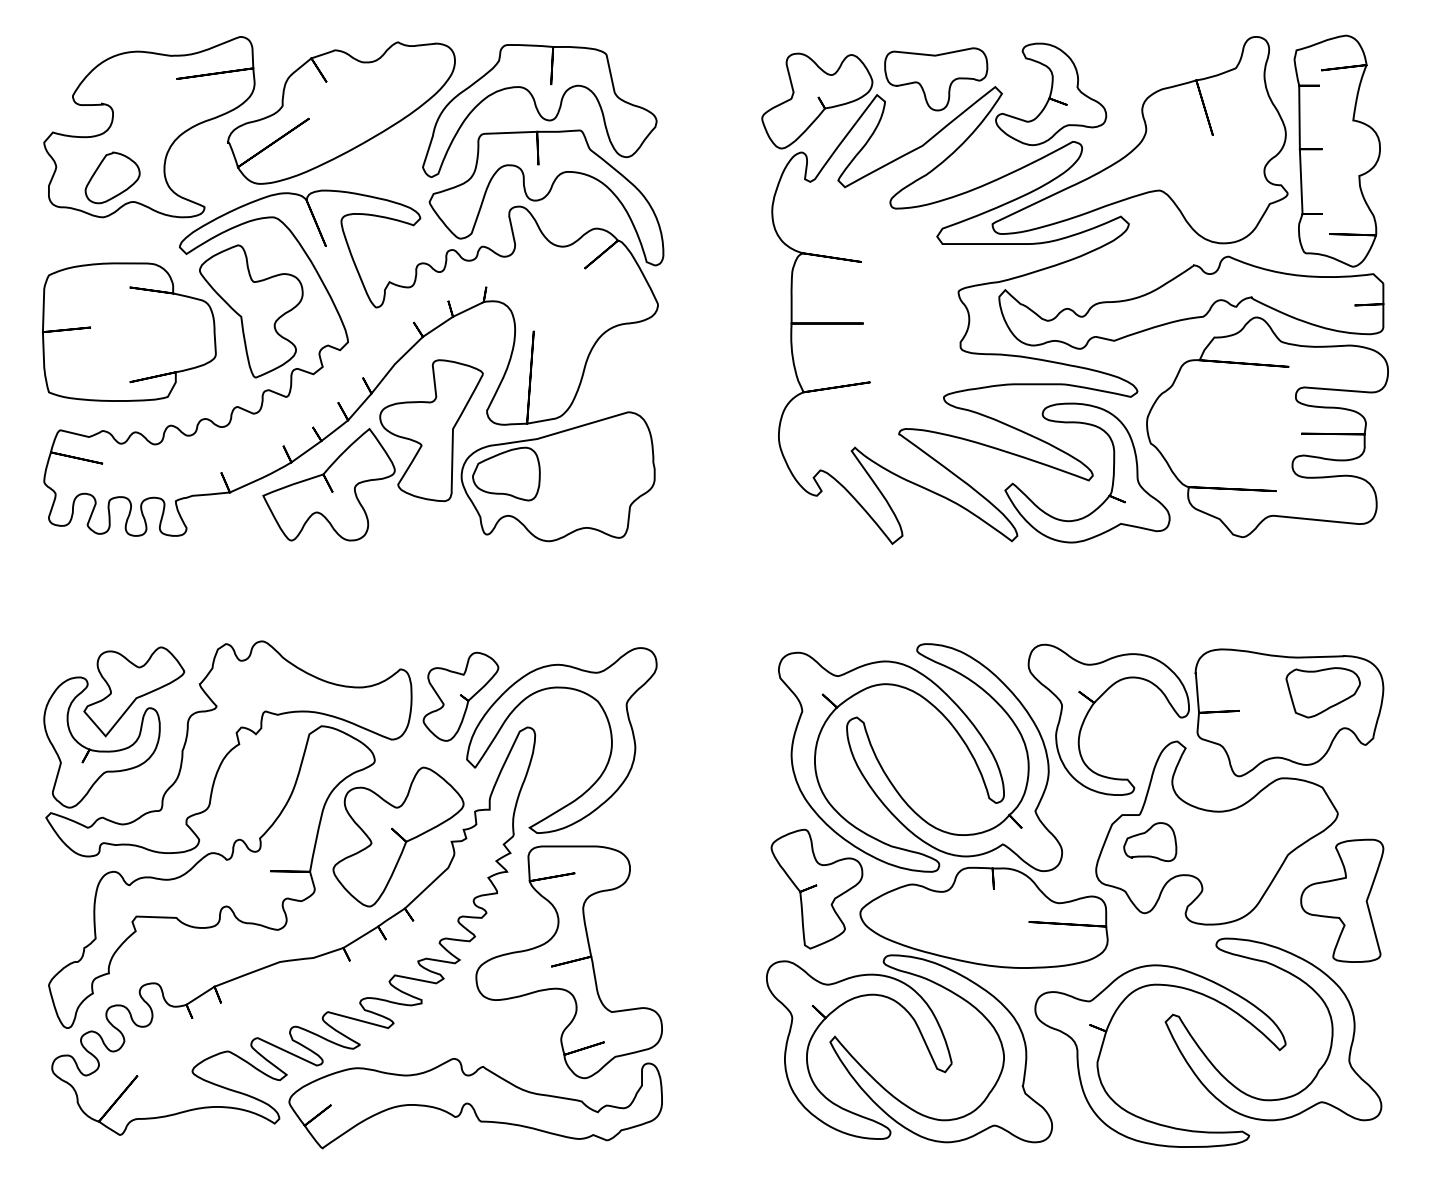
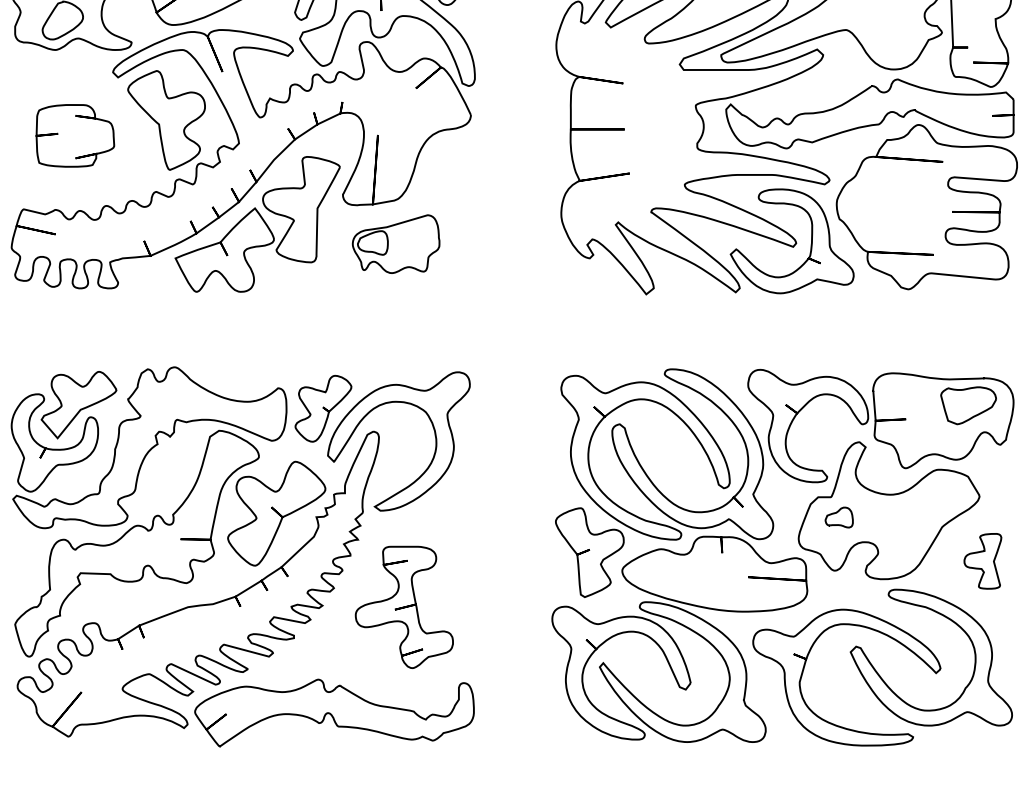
part: (129, 331) -> (75, 135), size x0.6
part: (557, 476) -> (395, 243), size x0.6
part: (1150, 842) -> (839, 517), size x0.7
part: (1342, 900) -> (983, 561), size x0.6
part: (568, 962) -> (403, 607), size x0.7

